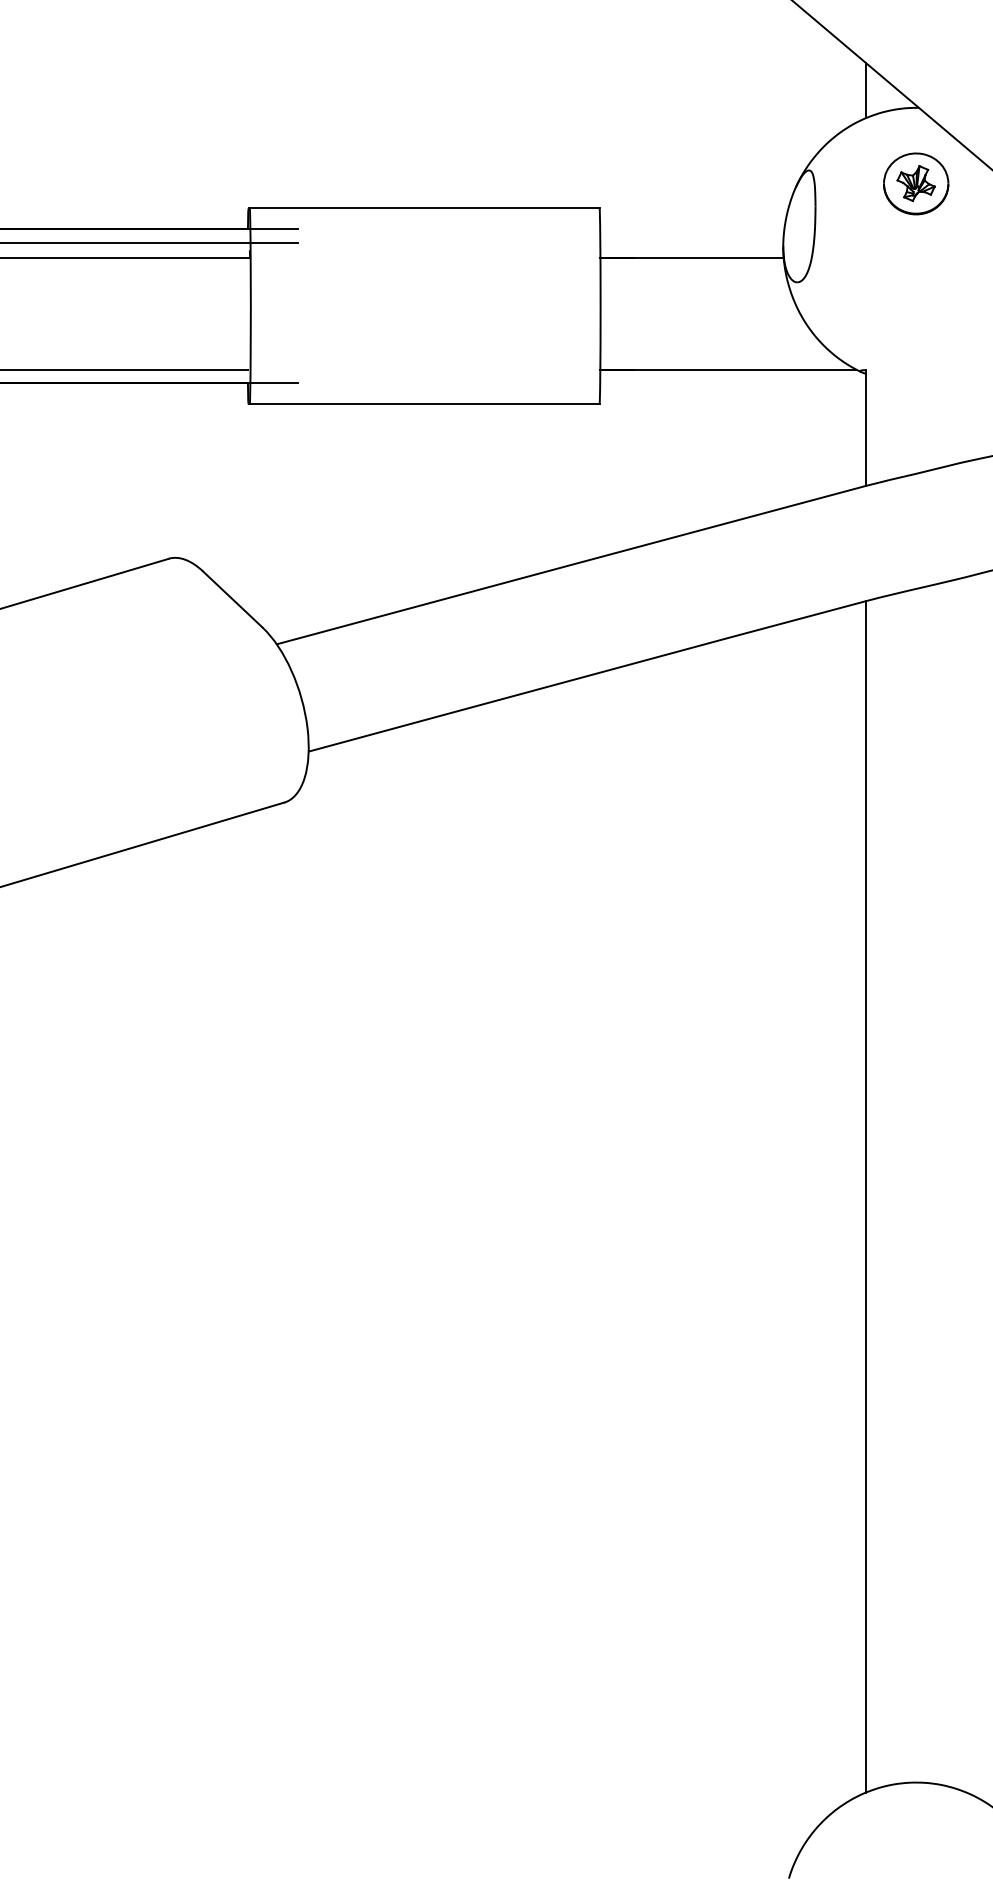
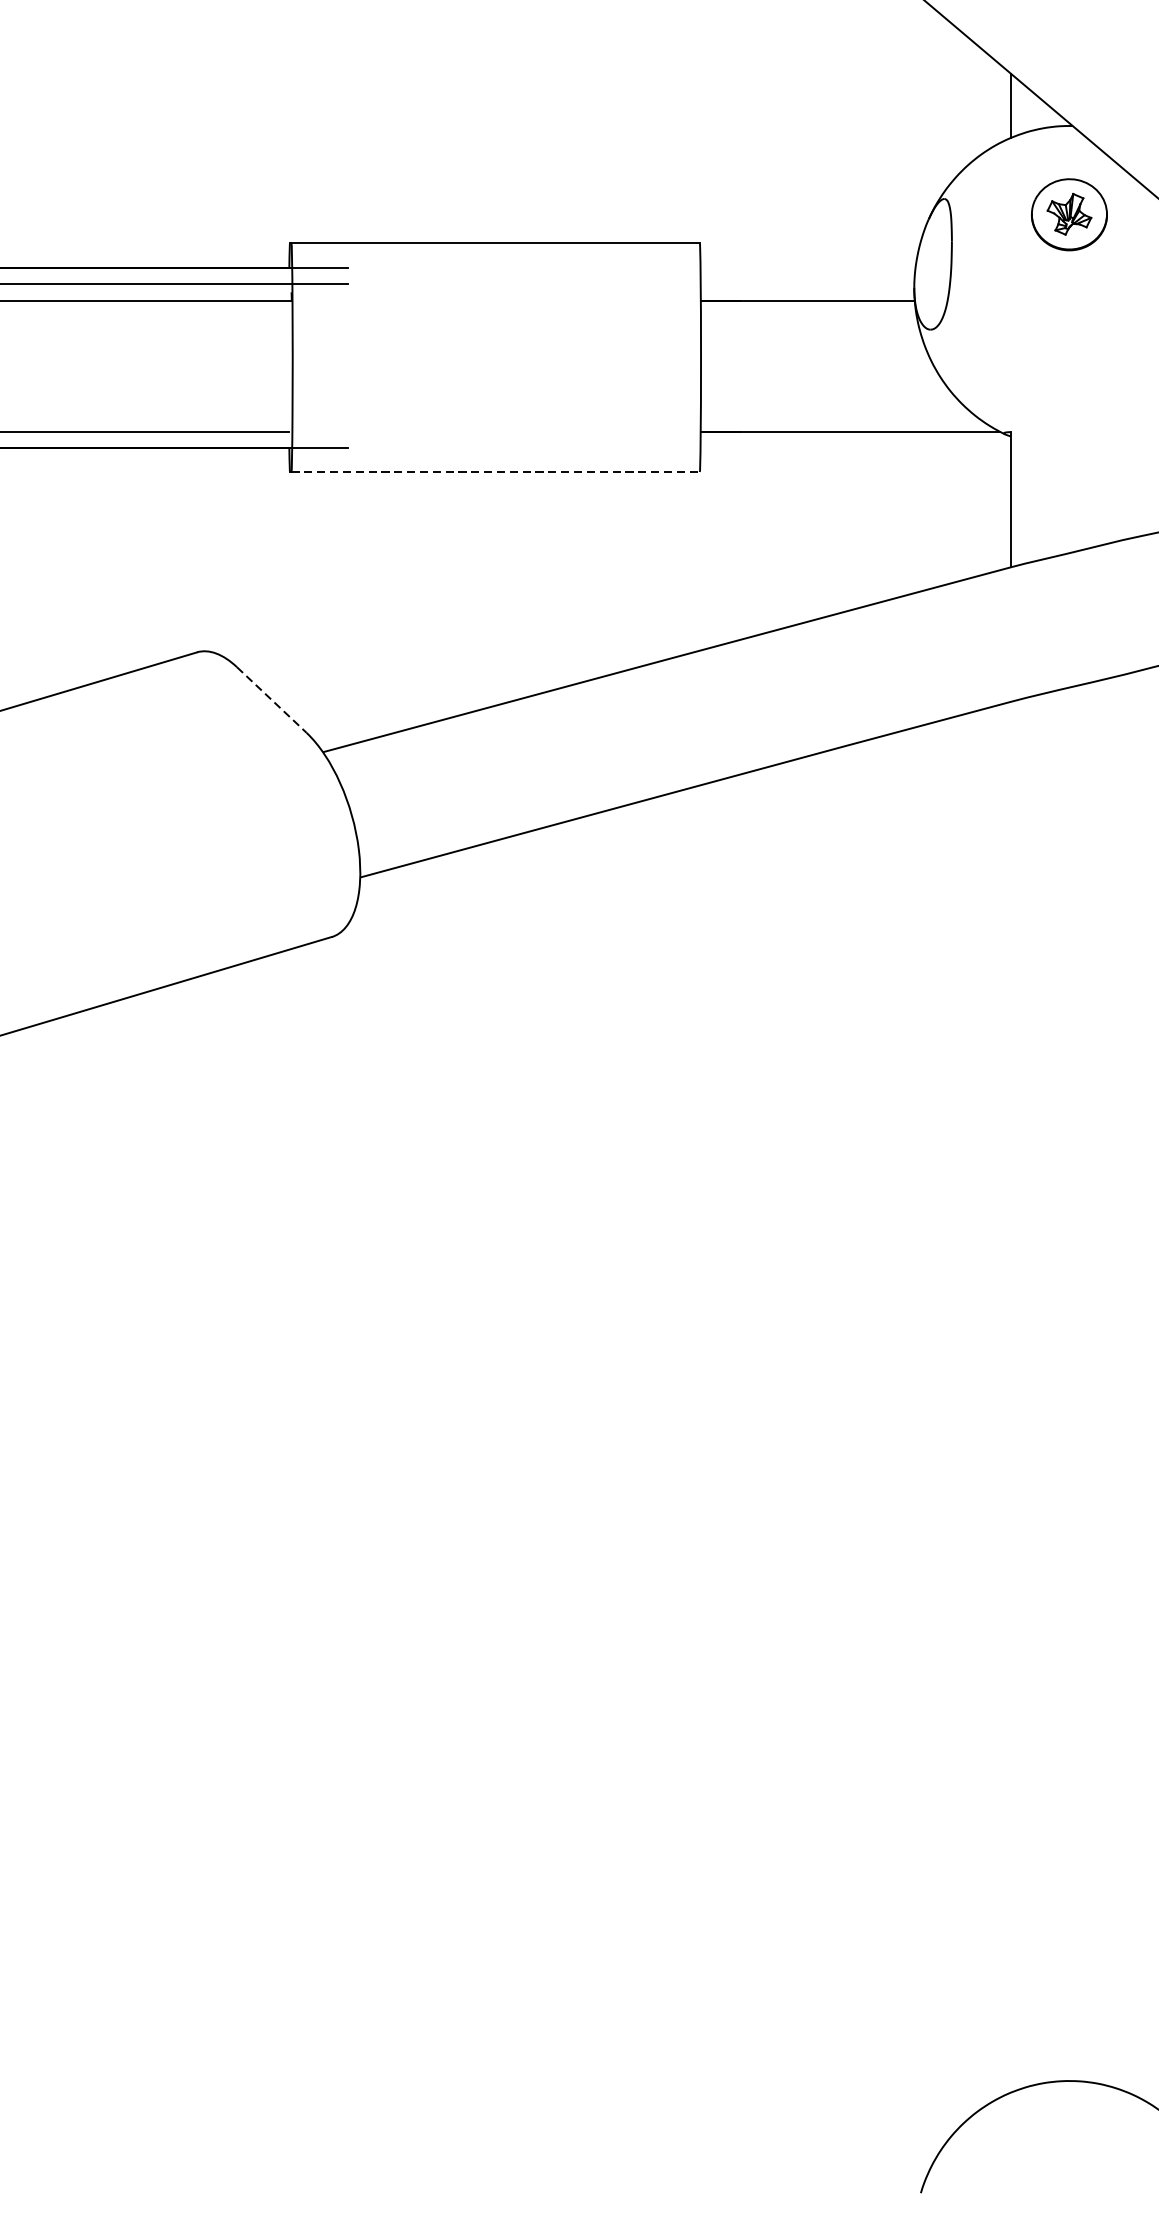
line: (424, 404) -> (495, 472), solid -> dashed
line: (232, 599) -> (271, 699), solid -> dashed
line: (865, 1196) -> (1010, 1396), removed

